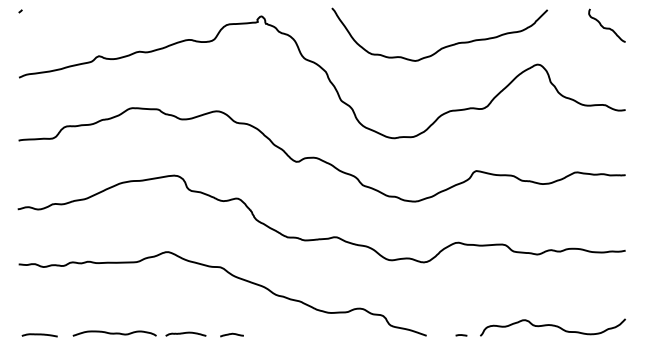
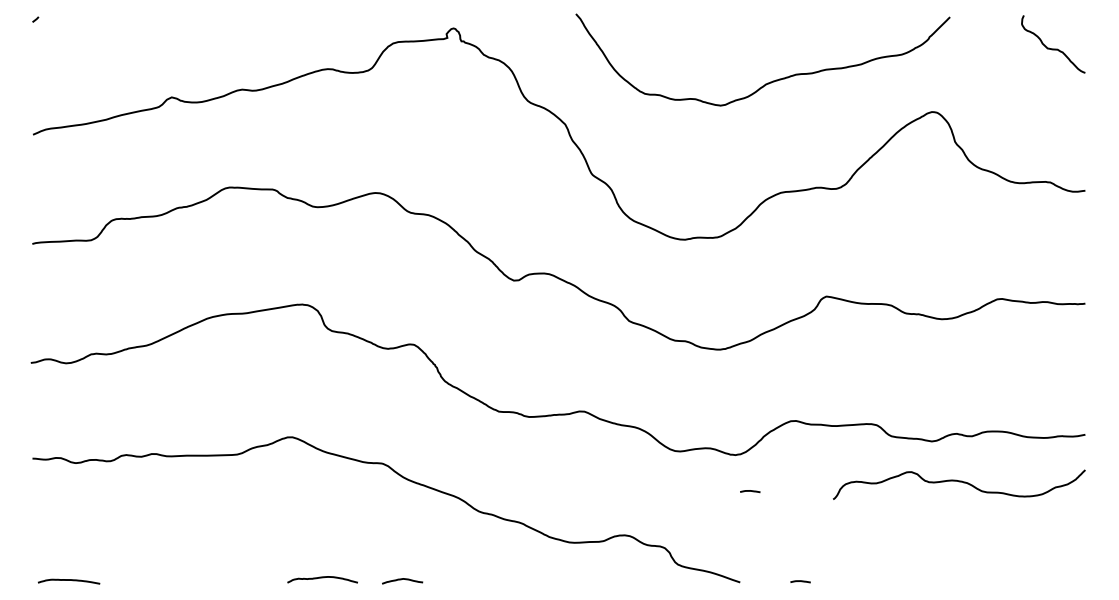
curve: (432, 283) -> (750, 491), added
curve: (552, 326) -> (958, 483), moved
curve: (114, 333) -> (198, 578), removed

